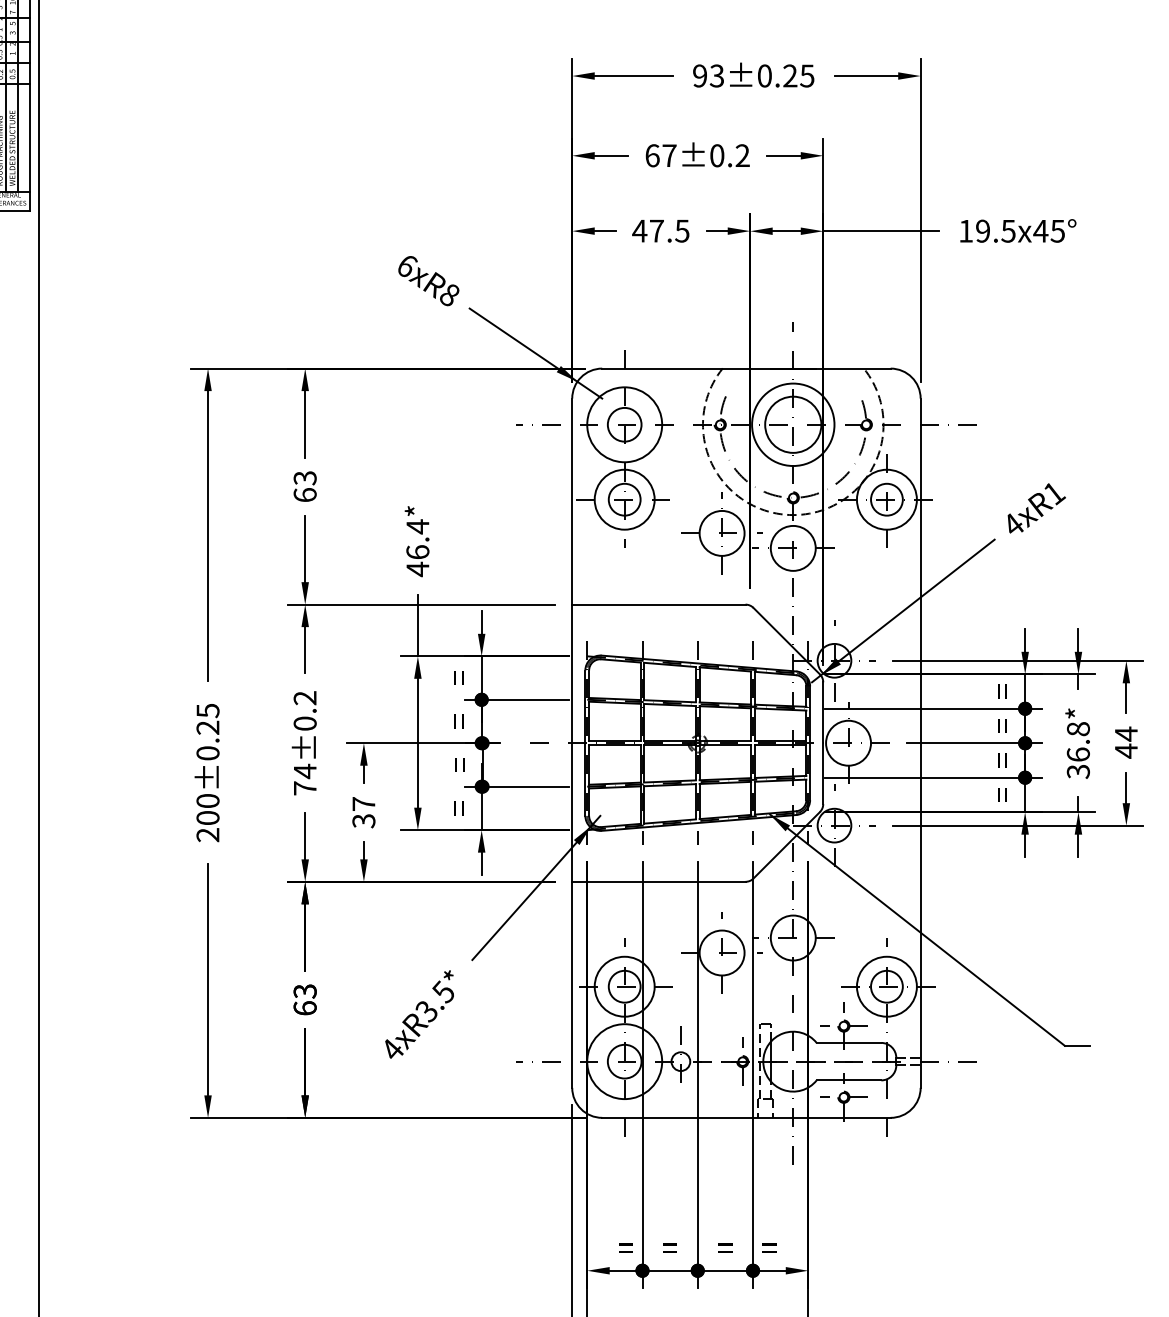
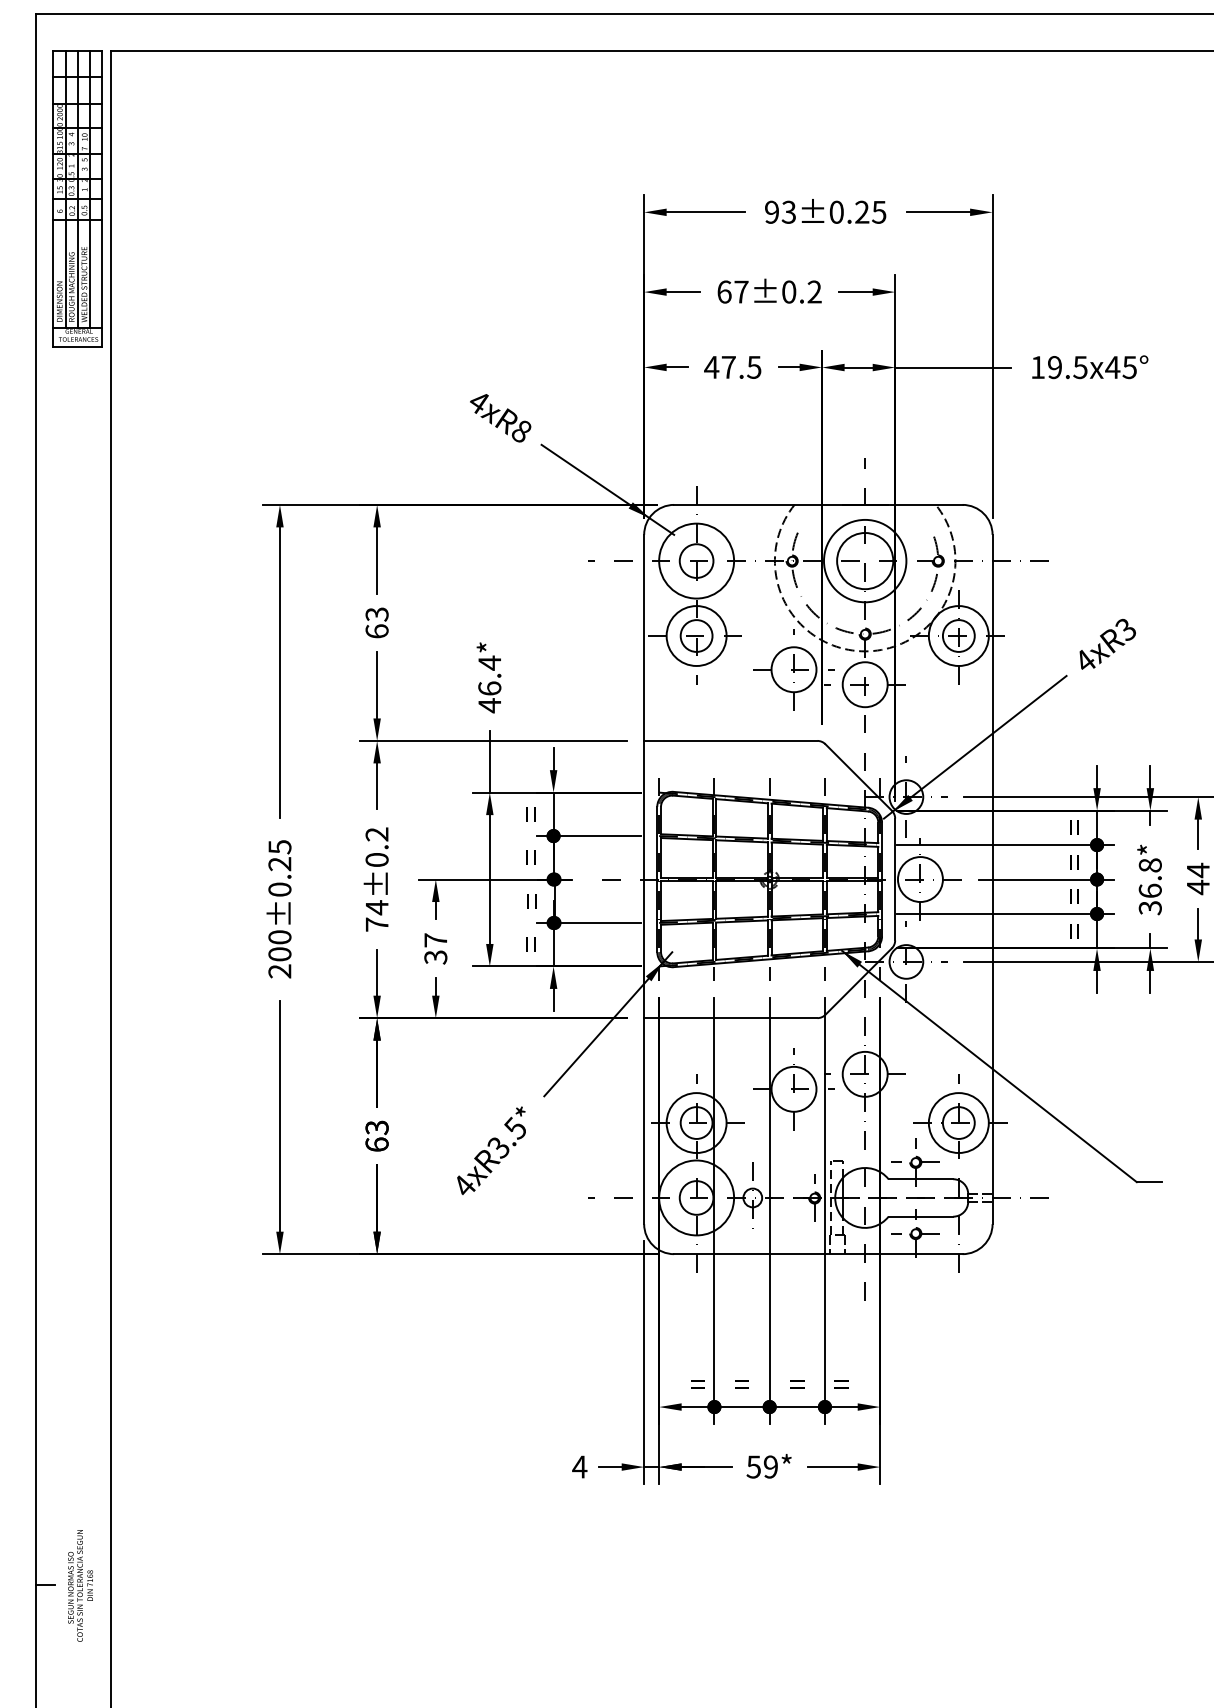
text: (407, 266) -> (479, 402), 6xR8 -> 4xR8
text: (1054, 493) -> (1126, 629), 4xR1 -> 4xR3

